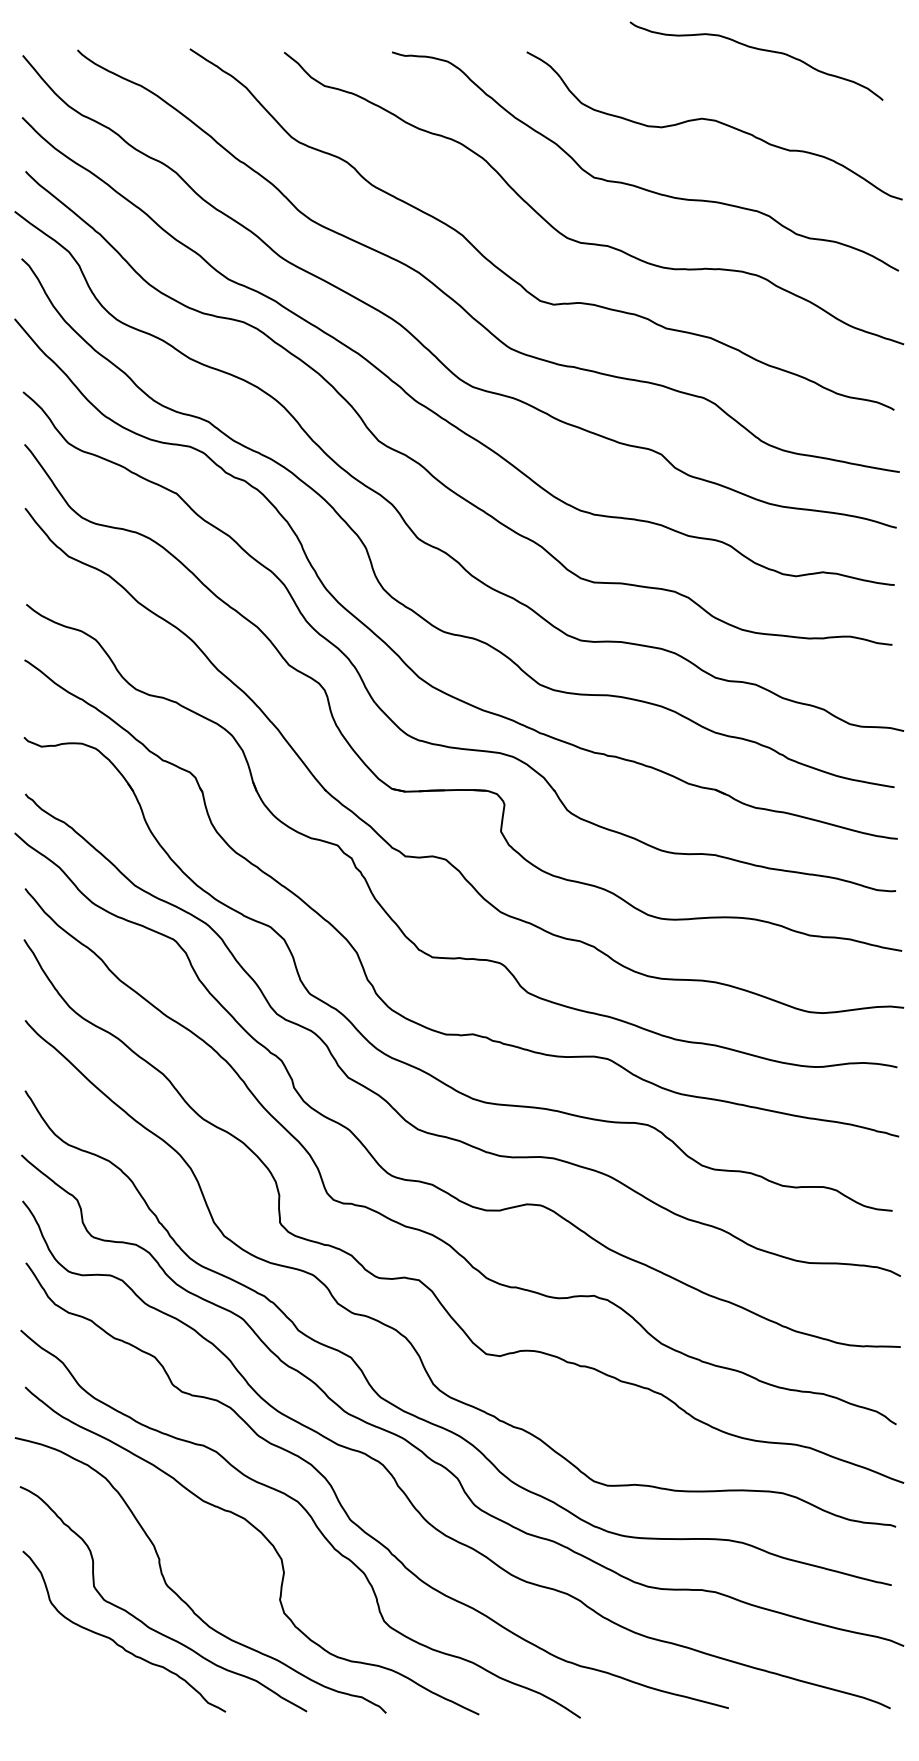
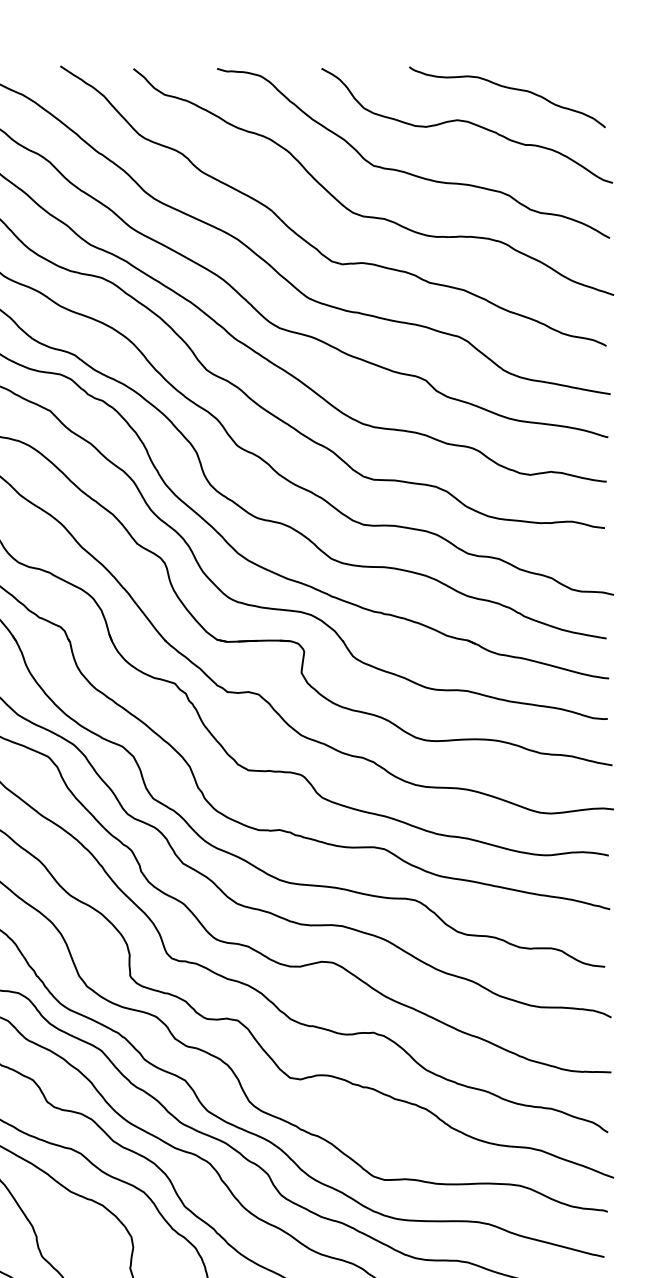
curve: (759, 50) -> (509, 89), moved

